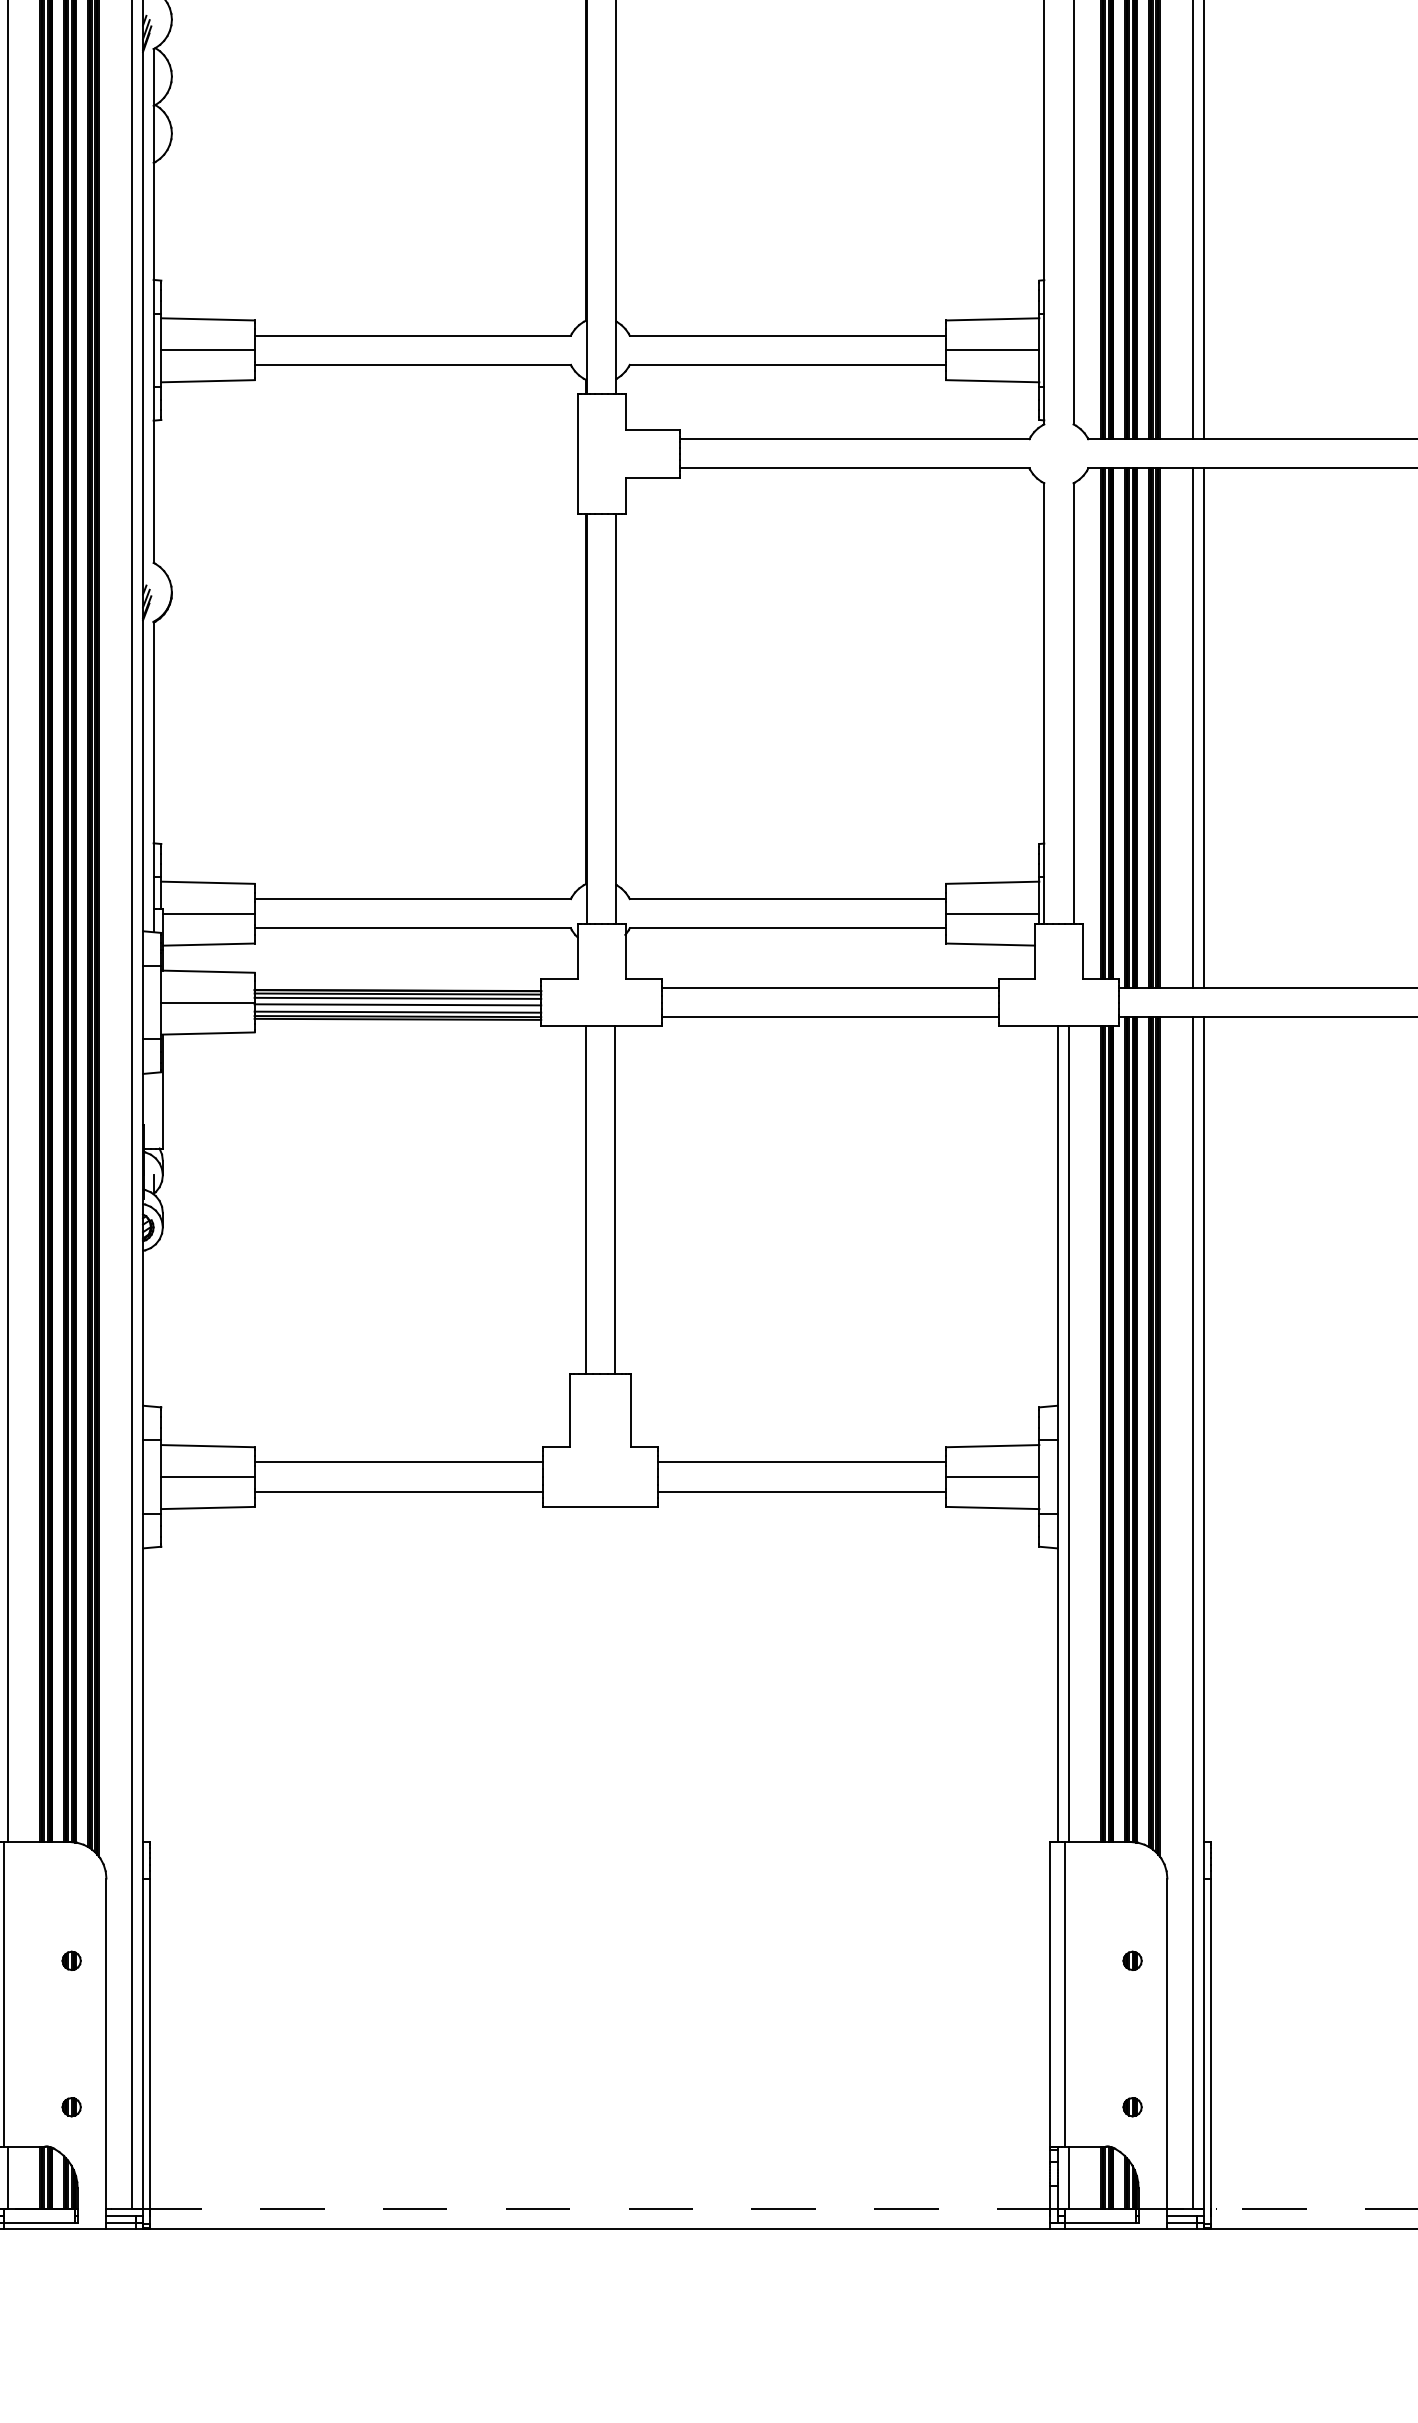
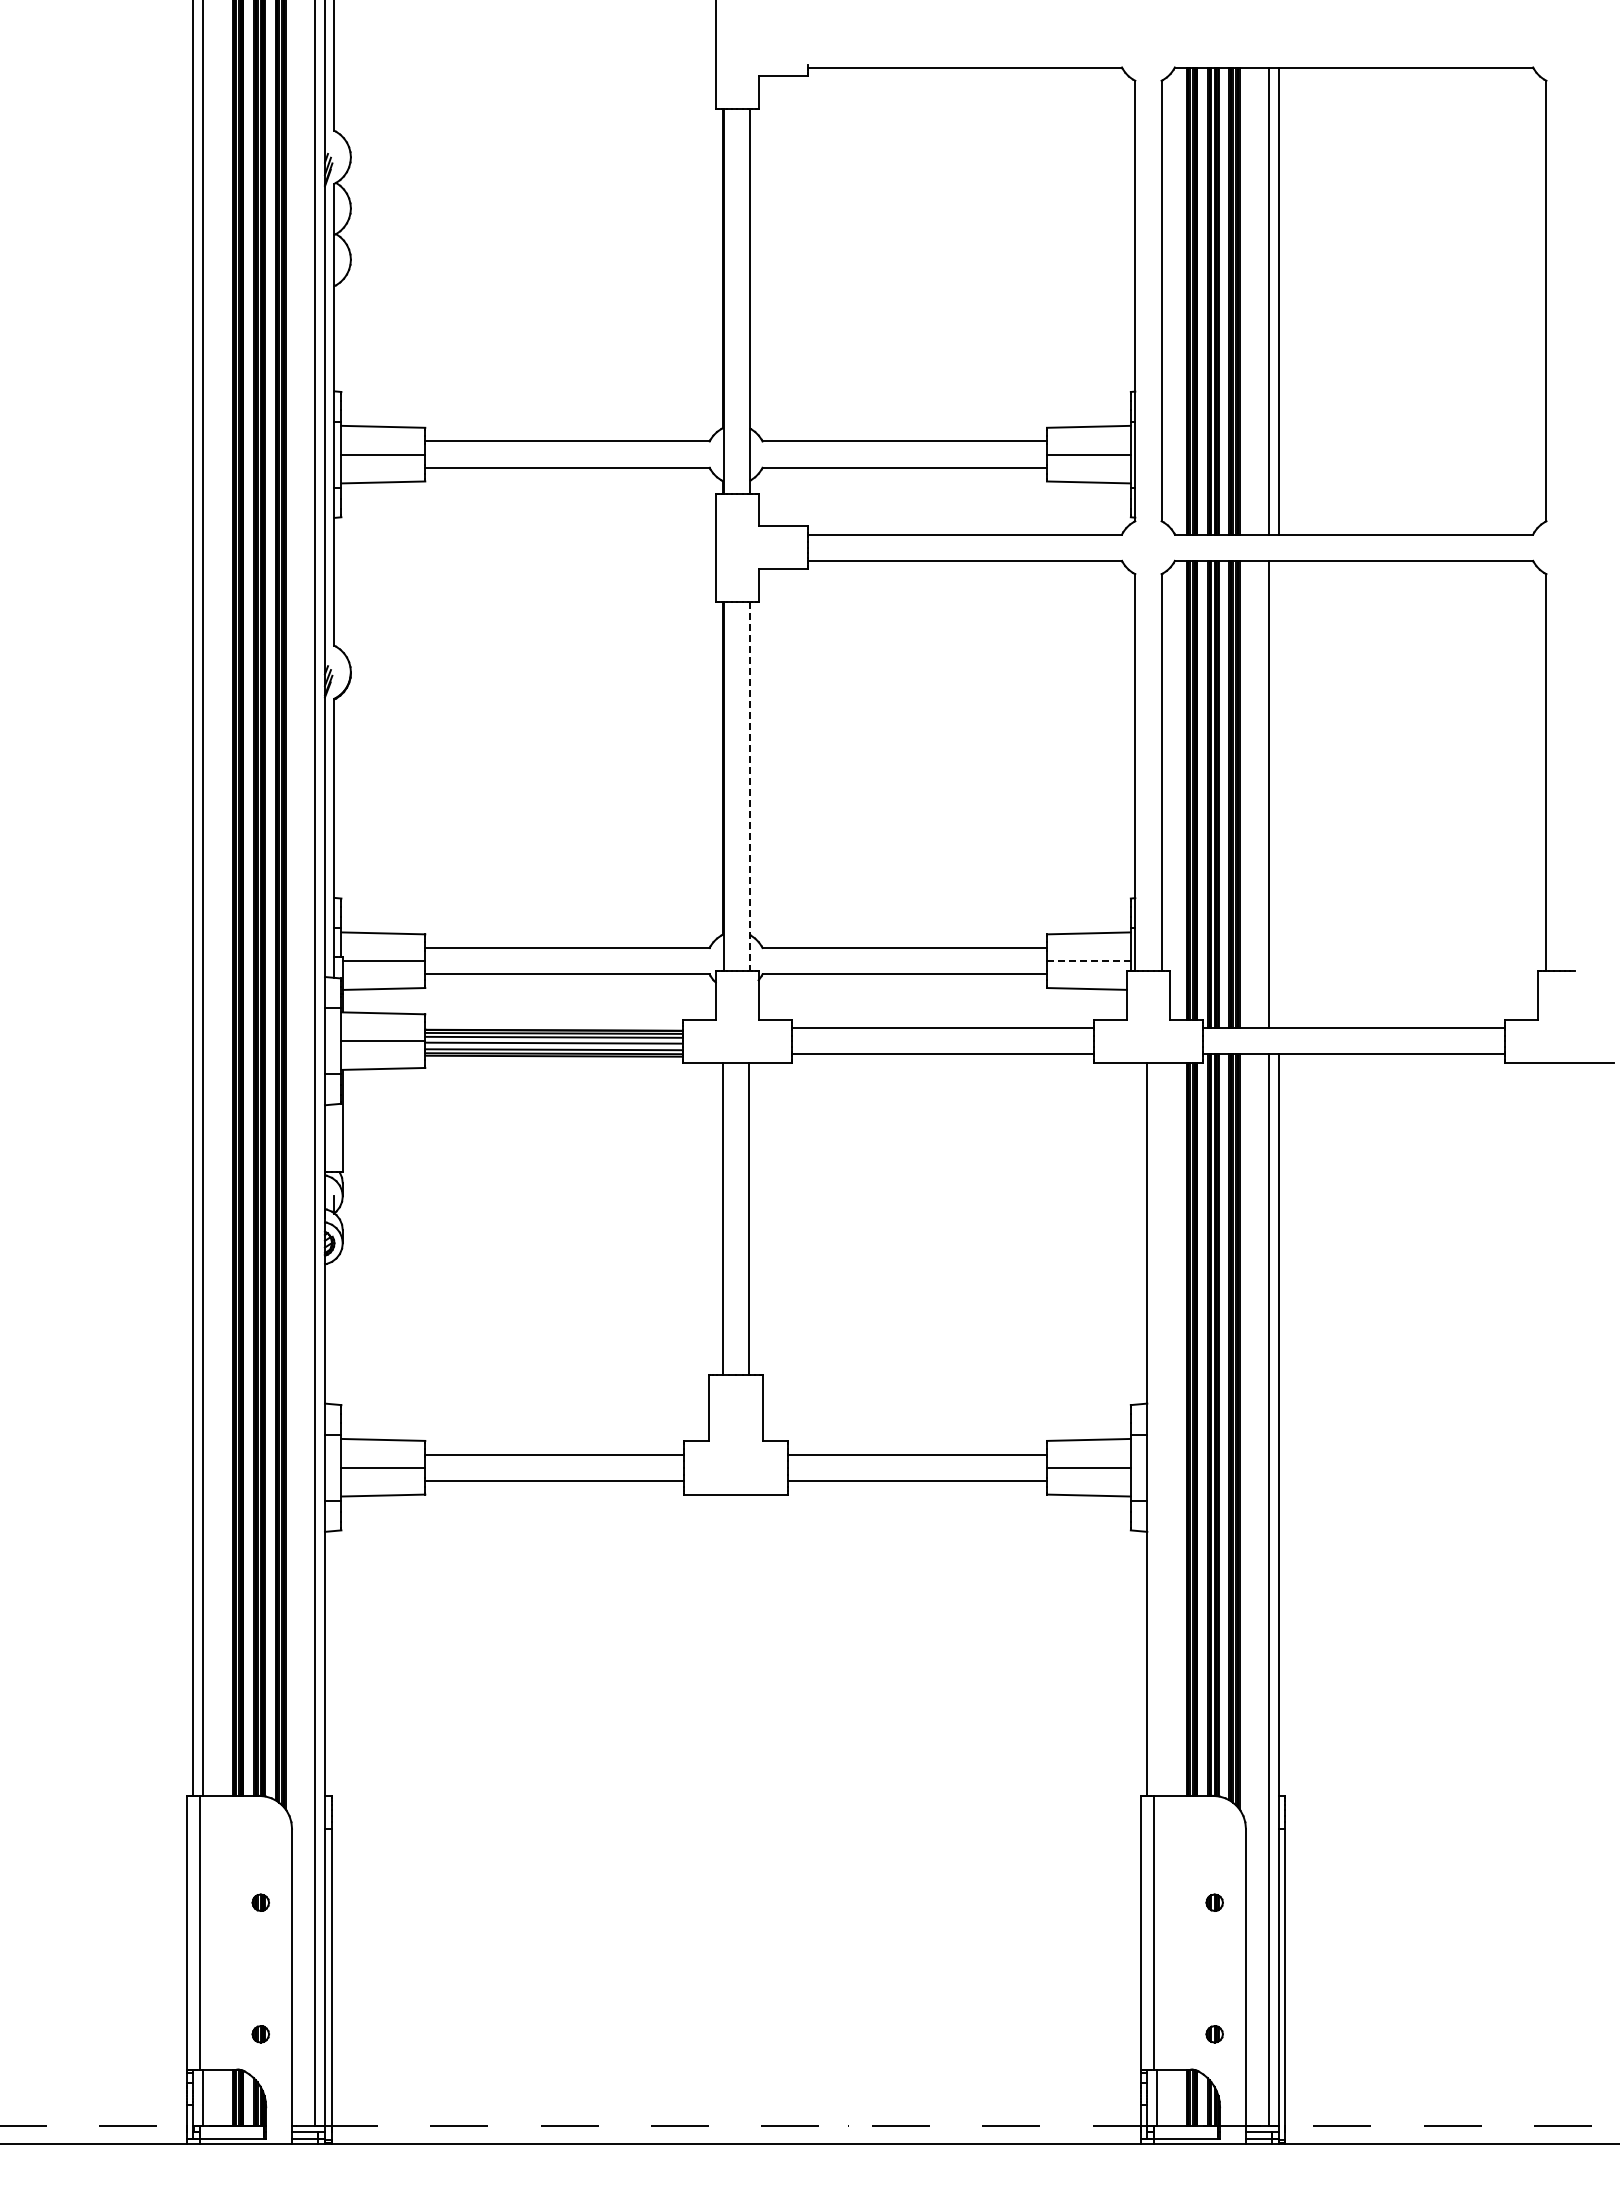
line: (616, 719) -> (750, 786), solid -> dashed
line: (1203, 727) -> (1278, 793), removed
line: (992, 914) -> (1088, 961), solid -> dashed
line: (1068, 1433) -> (1157, 1428), removed

